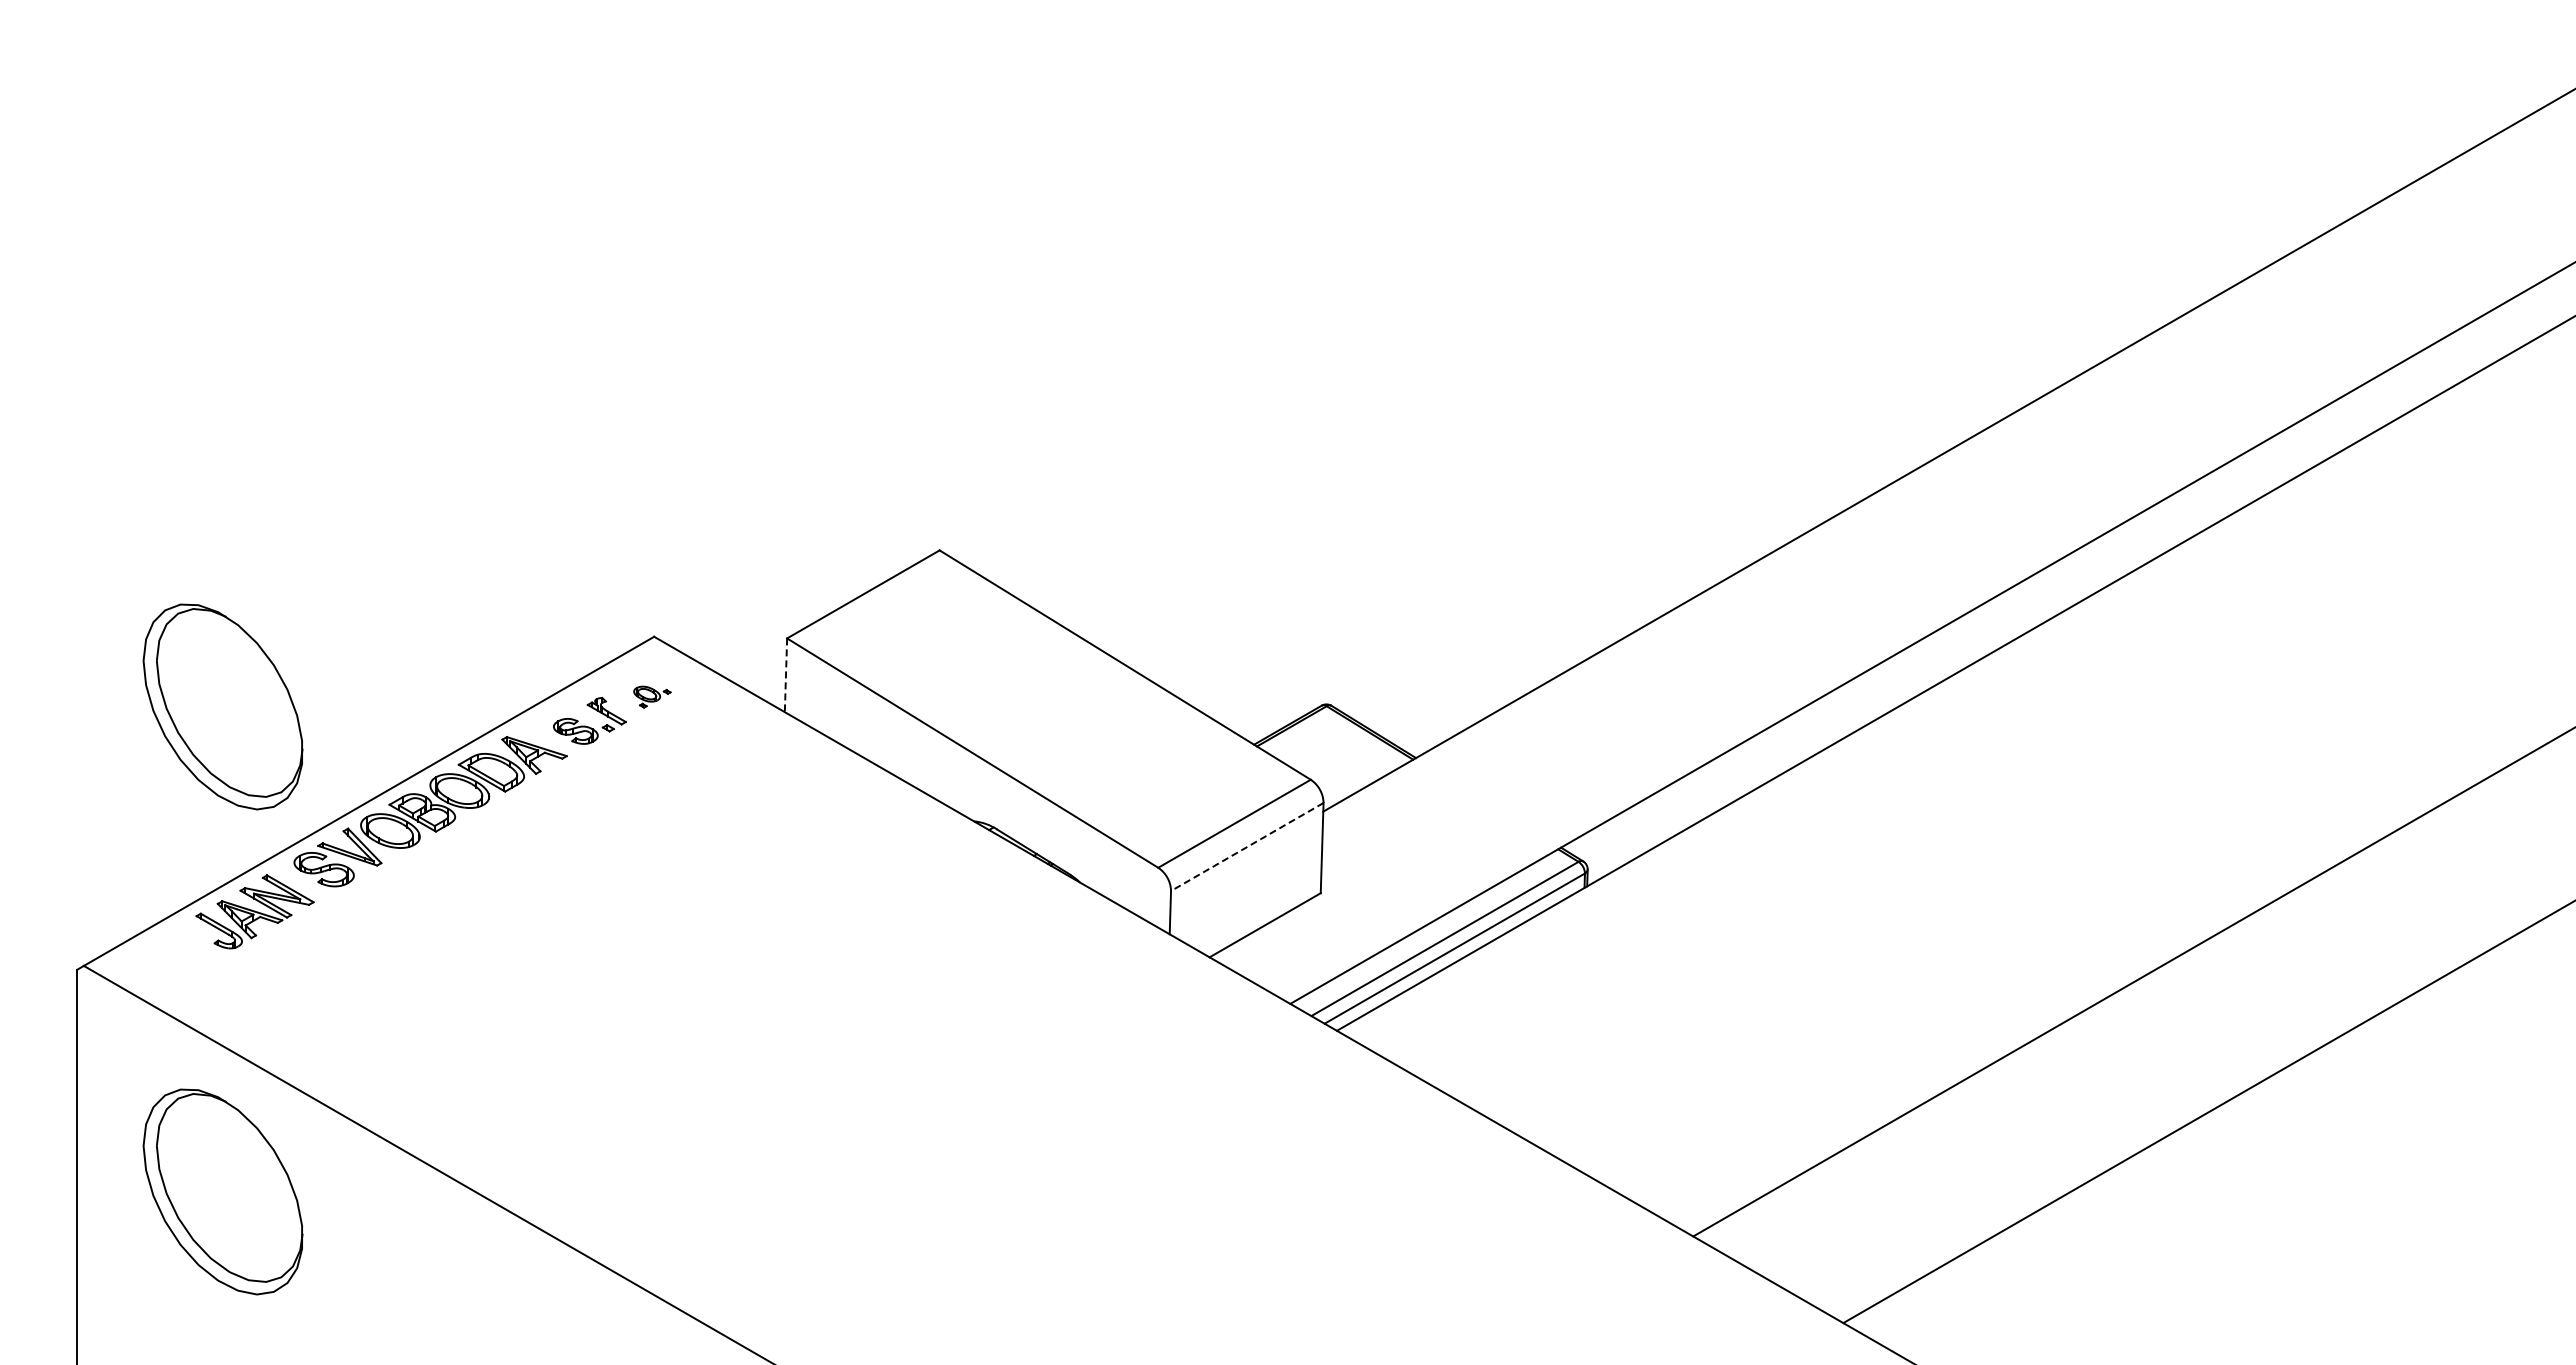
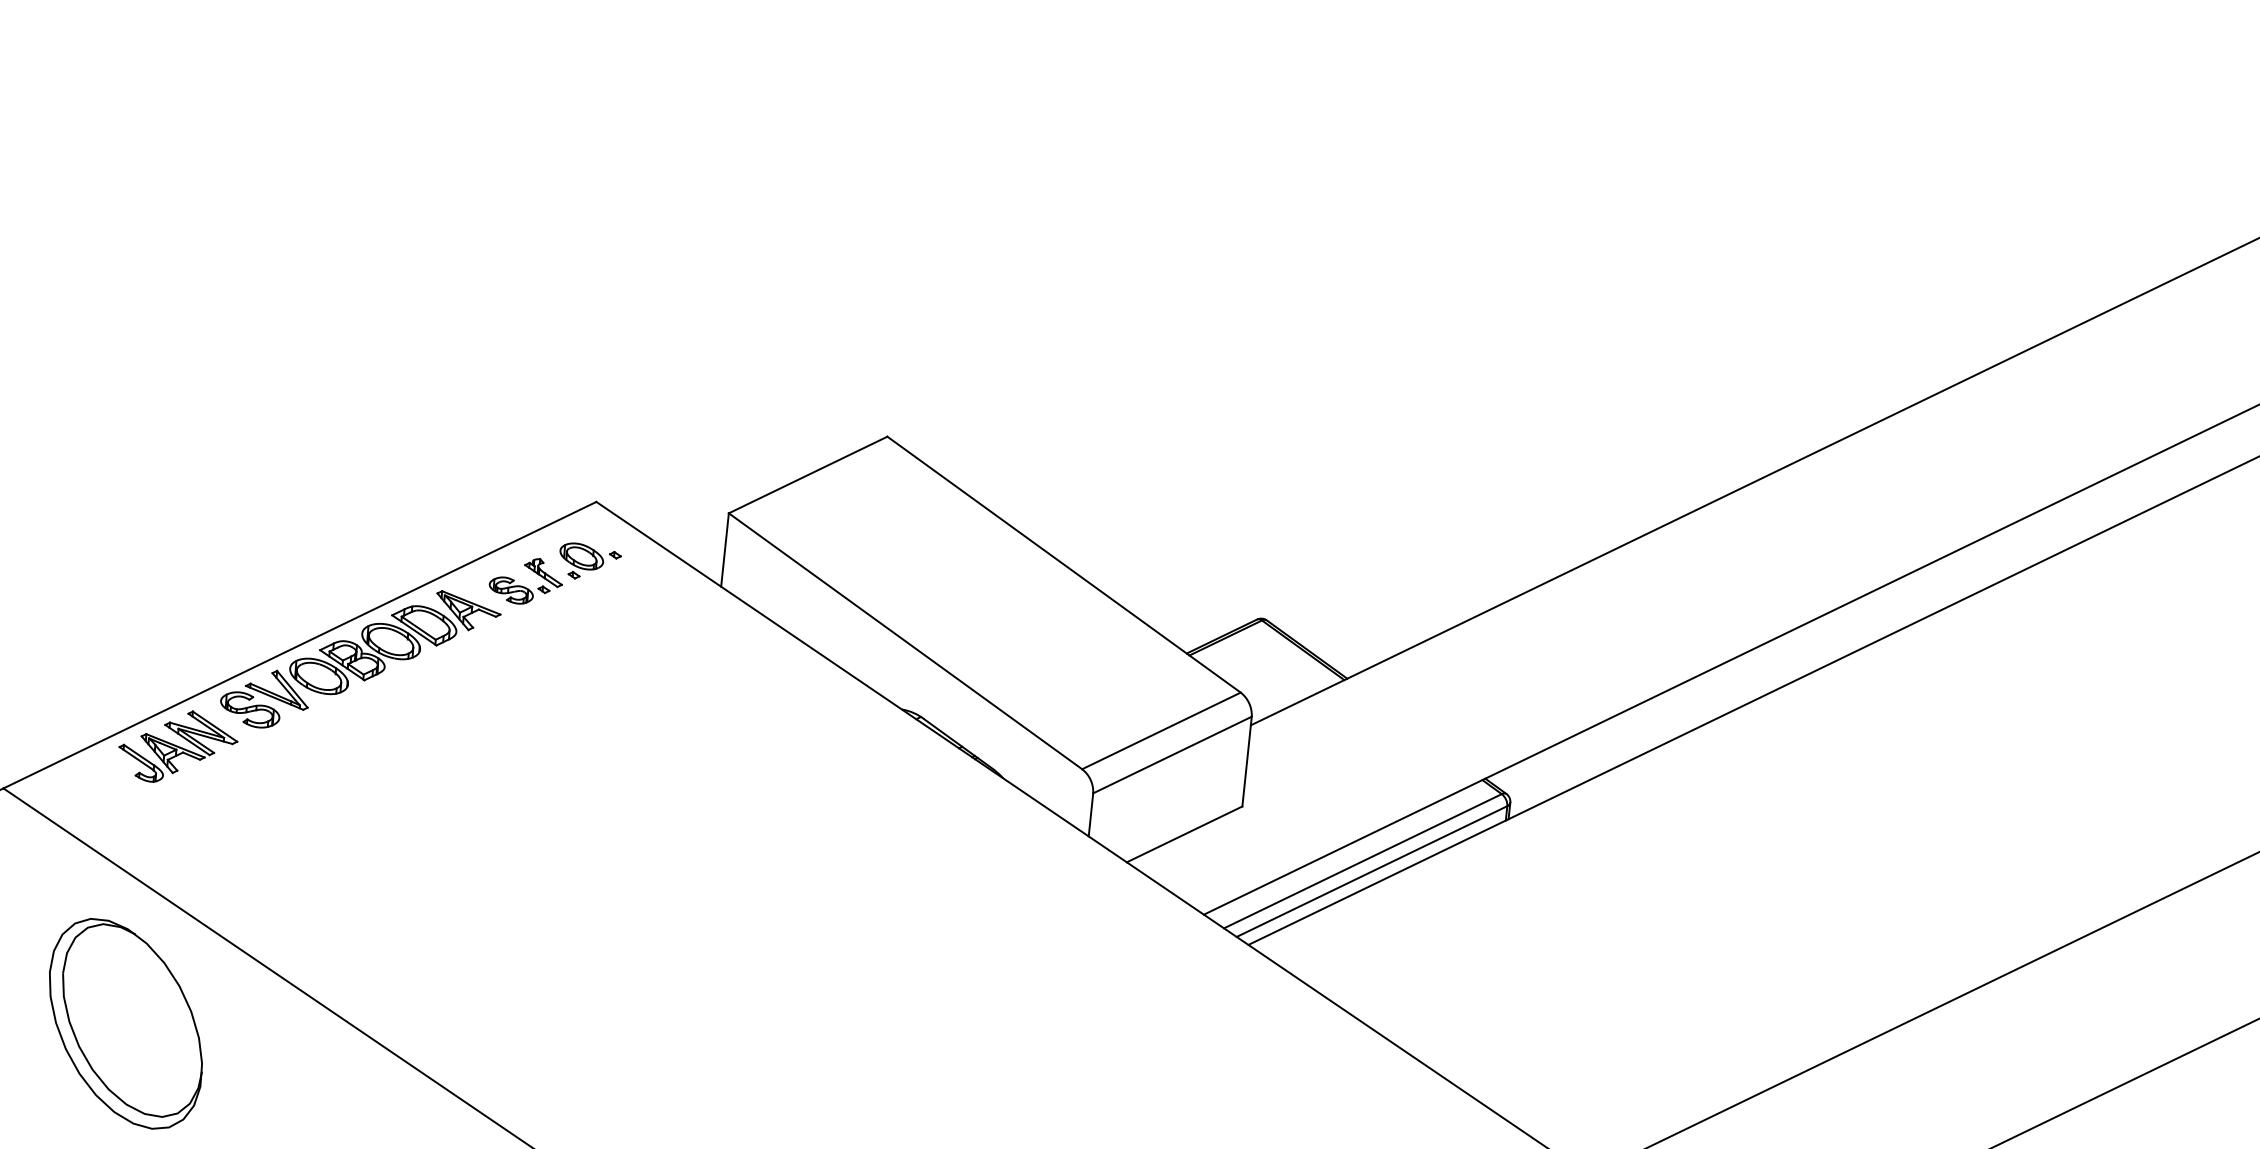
line: (786, 675) -> (725, 550), dashed -> solid
part: (652, 696) -> (590, 561), size x1.67
part: (222, 706) -> (160, 539), removed
line: (1246, 847) -> (1171, 755), dashed -> solid

